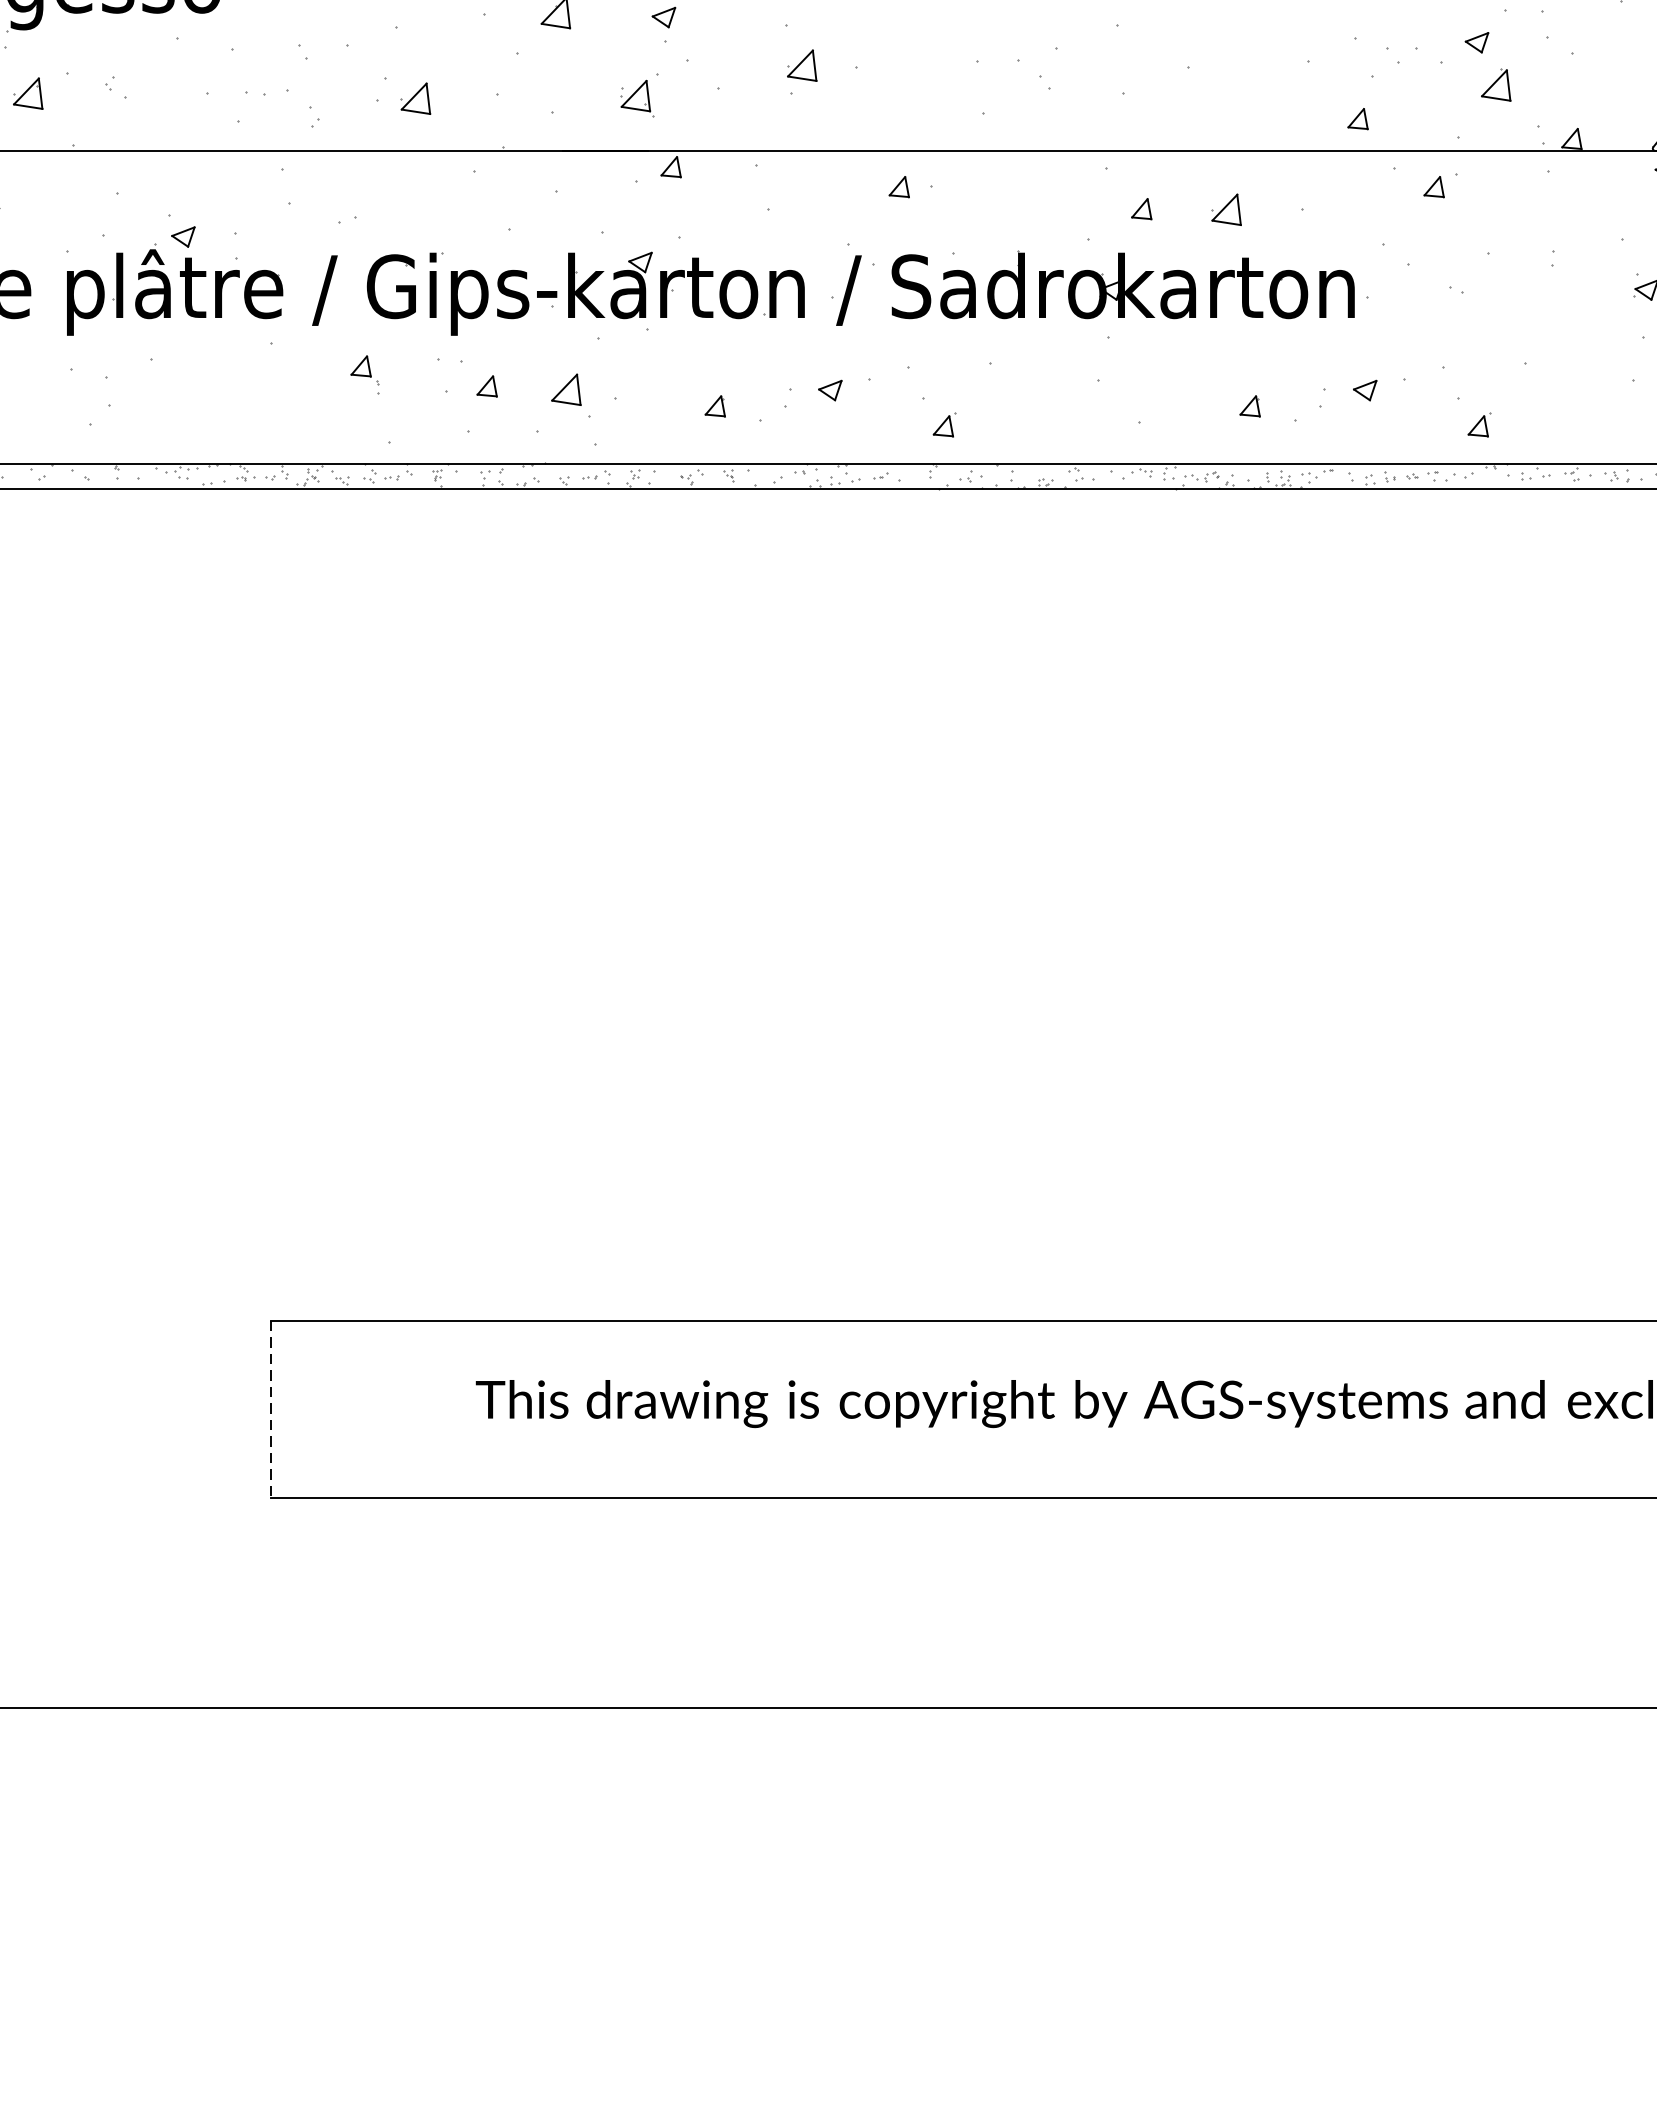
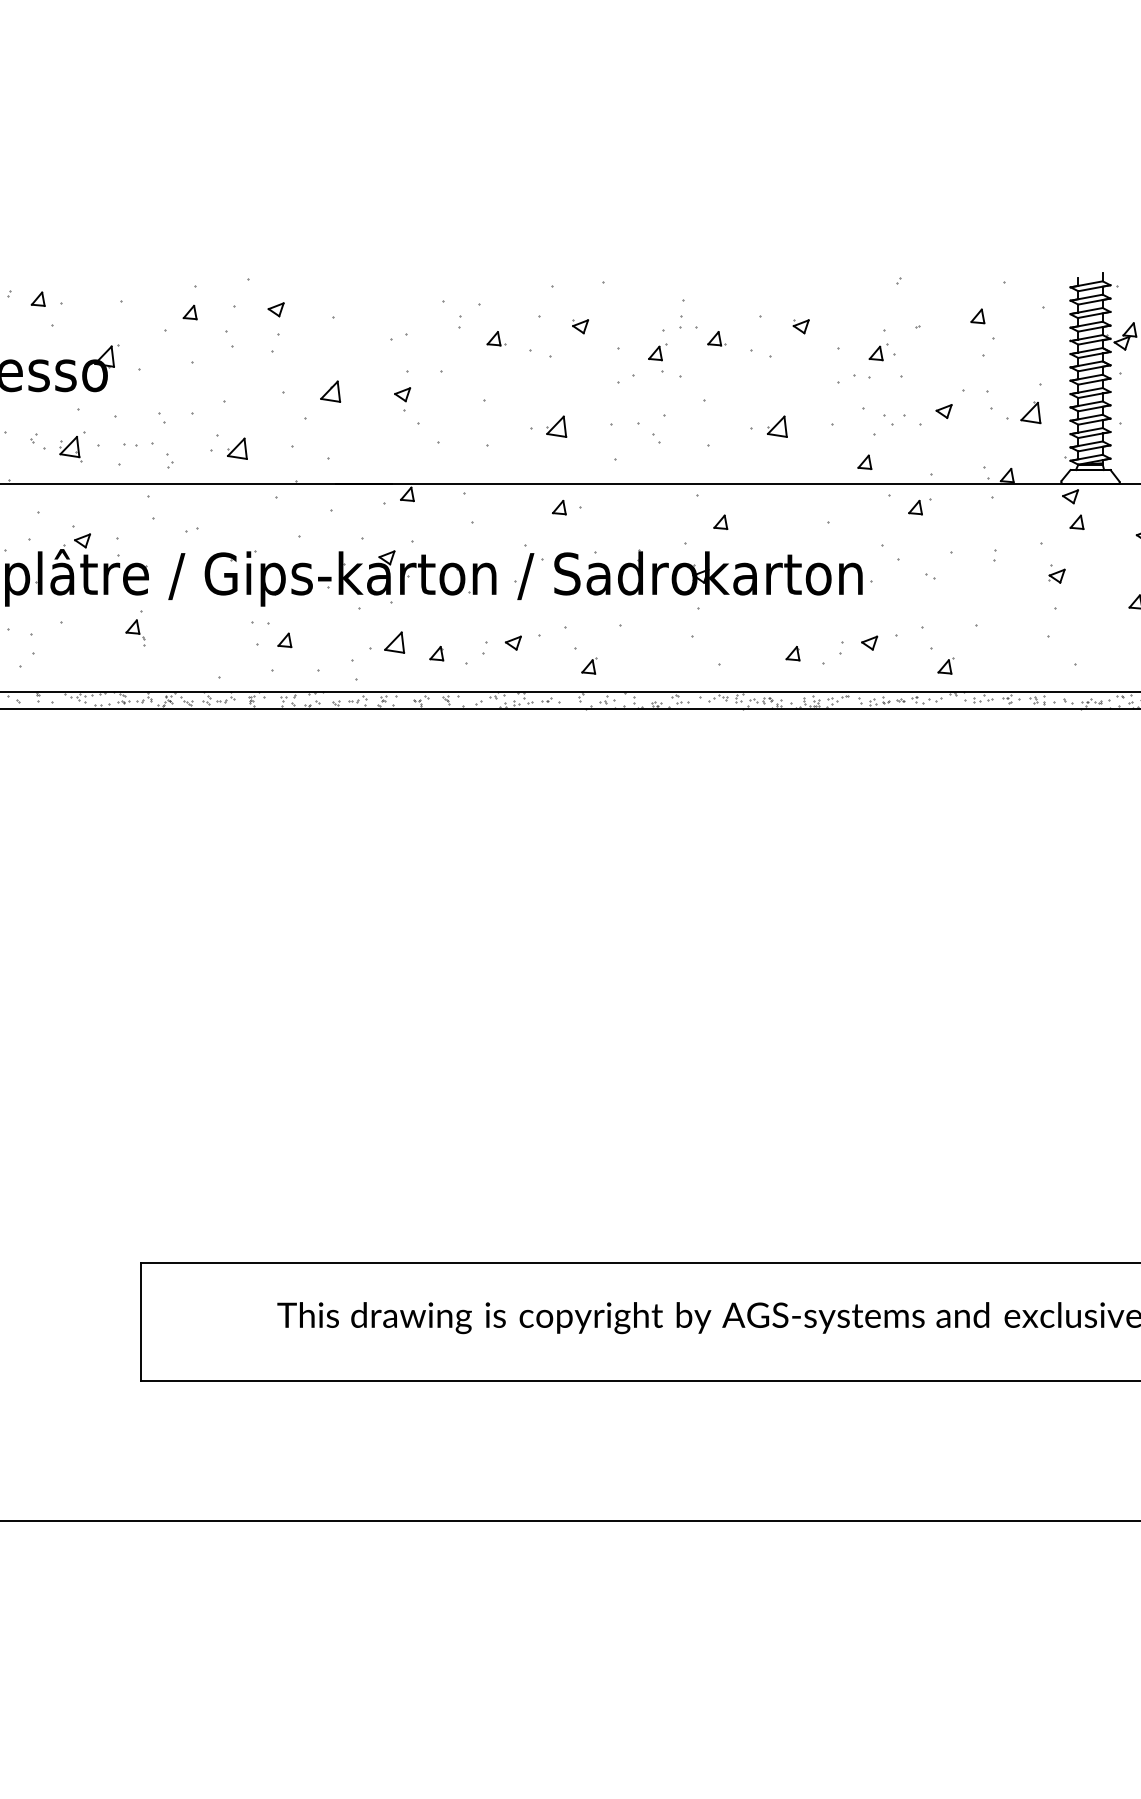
part: (801, 65) -> (556, 426), moved
part: (1495, 84) -> (1030, 412), moved
part: (639, 95) -> (72, 446), moved
part: (1226, 209) -> (777, 426), moved
part: (365, 374) -> (135, 632), moved
part: (566, 389) -> (394, 642), moved
line: (271, 1410) -> (141, 1322), dashed -> solid

